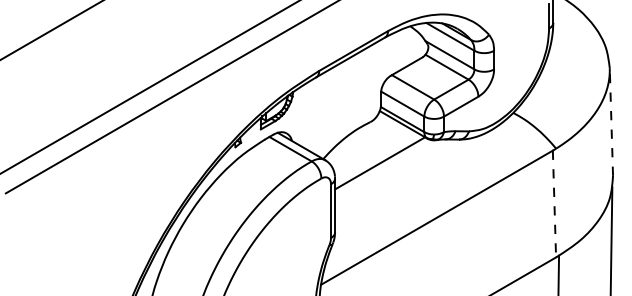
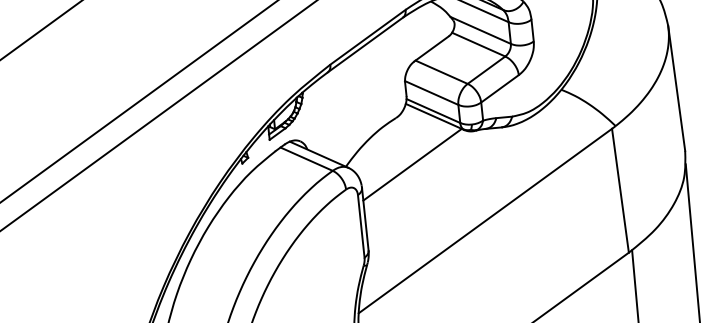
line: (611, 122) -> (676, 88), dashed -> solid
line: (554, 204) -> (620, 191), dashed -> solid

